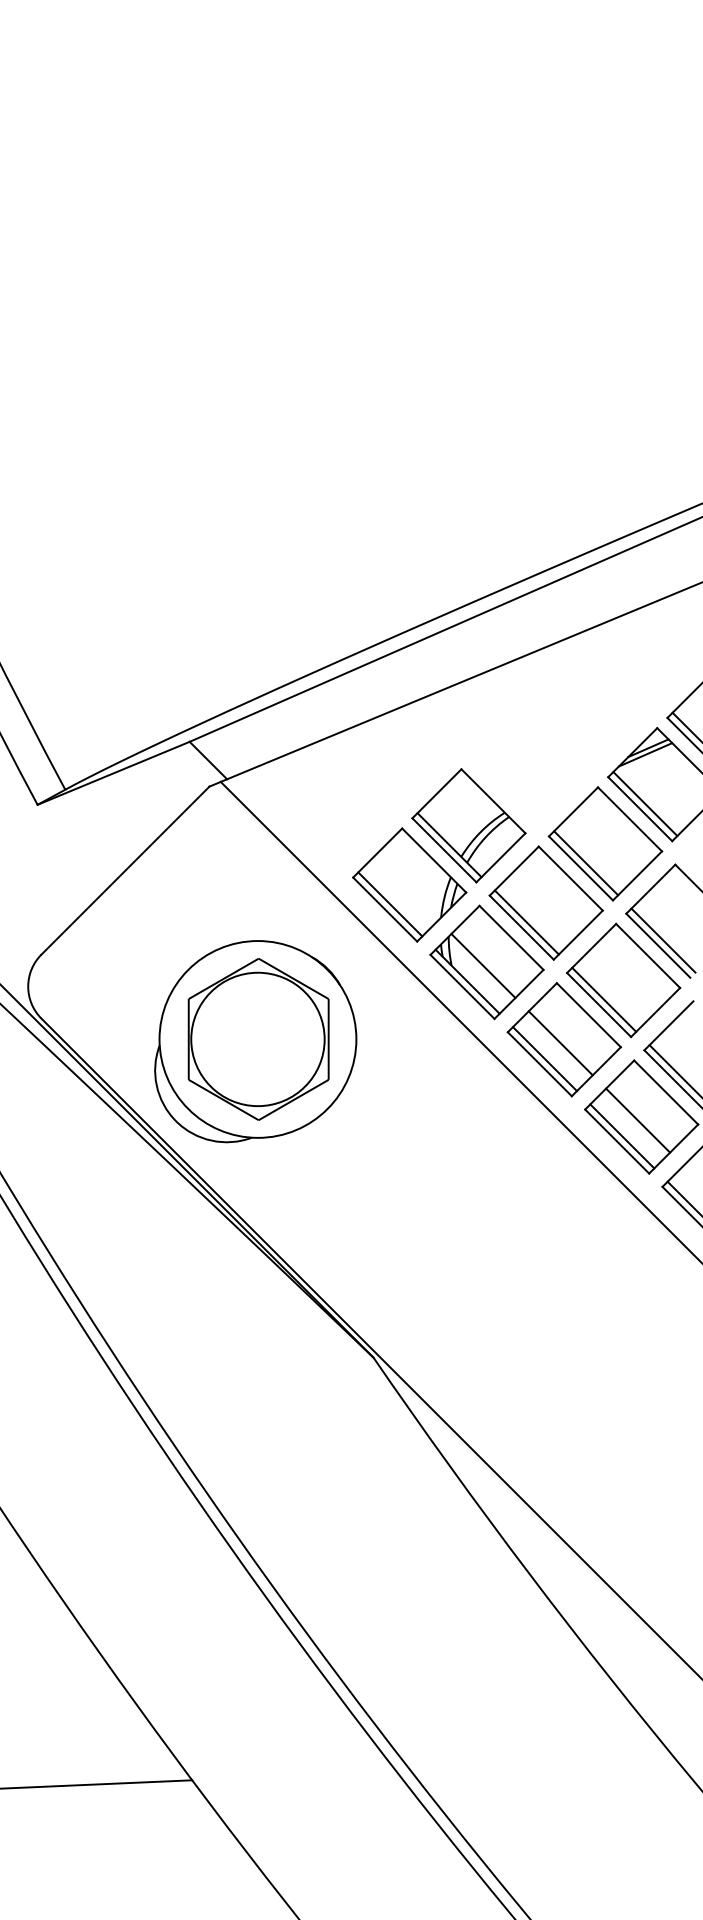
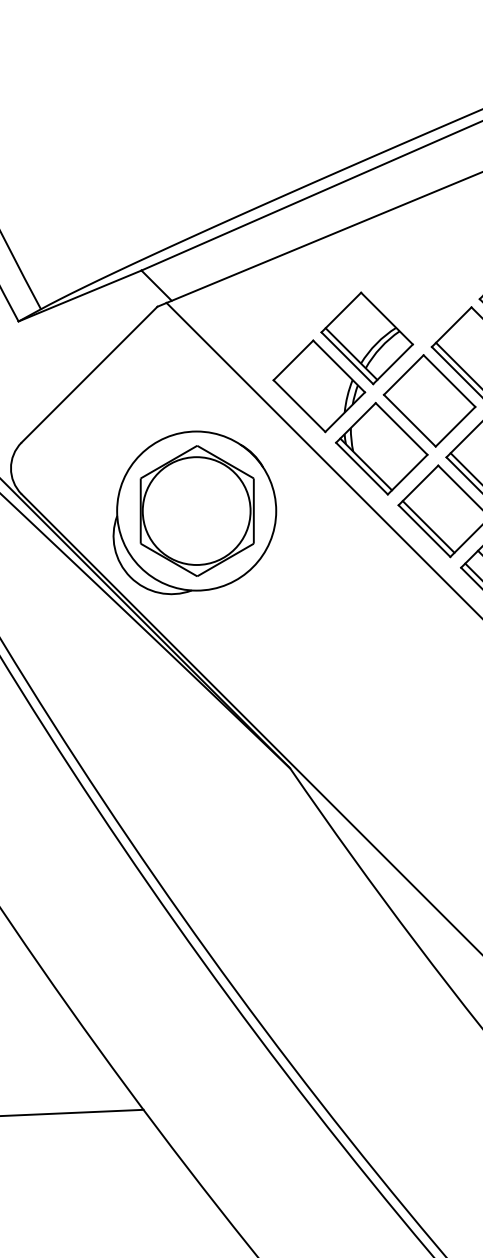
line: (390, 904) -> (303, 402), removed
line: (526, 922) -> (413, 416), removed
line: (483, 965) -> (378, 451), removed
line: (560, 1043) -> (441, 514), removed

